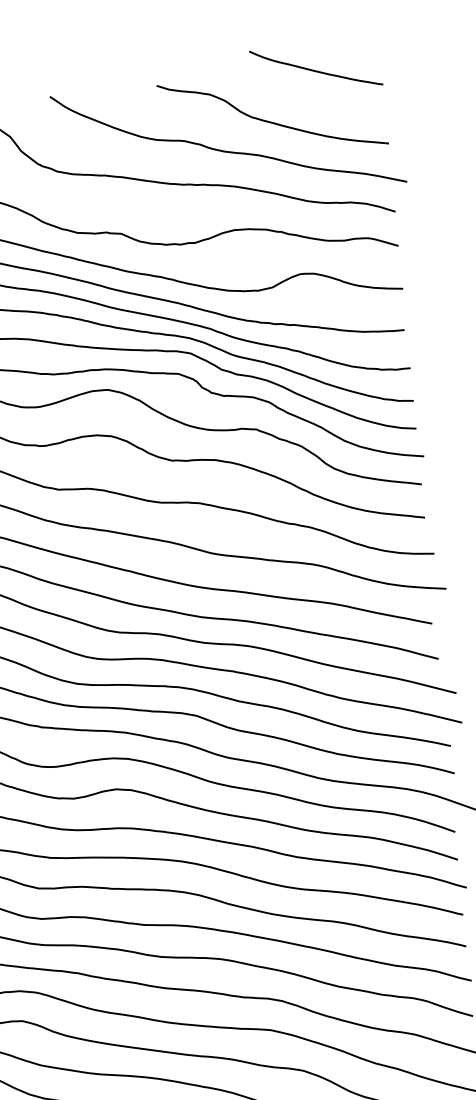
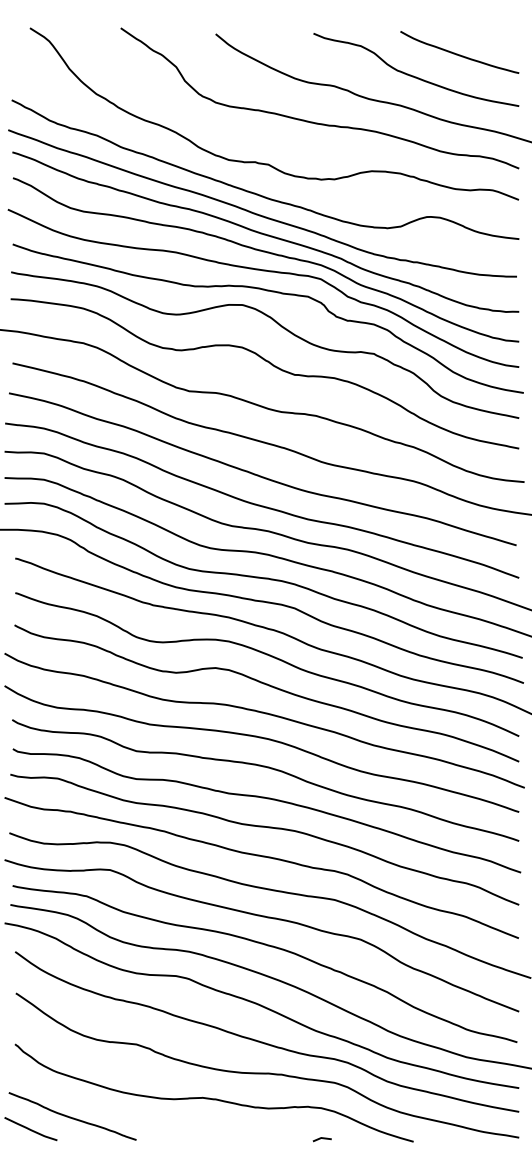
curve: (316, 70) -> (459, 54), moved

